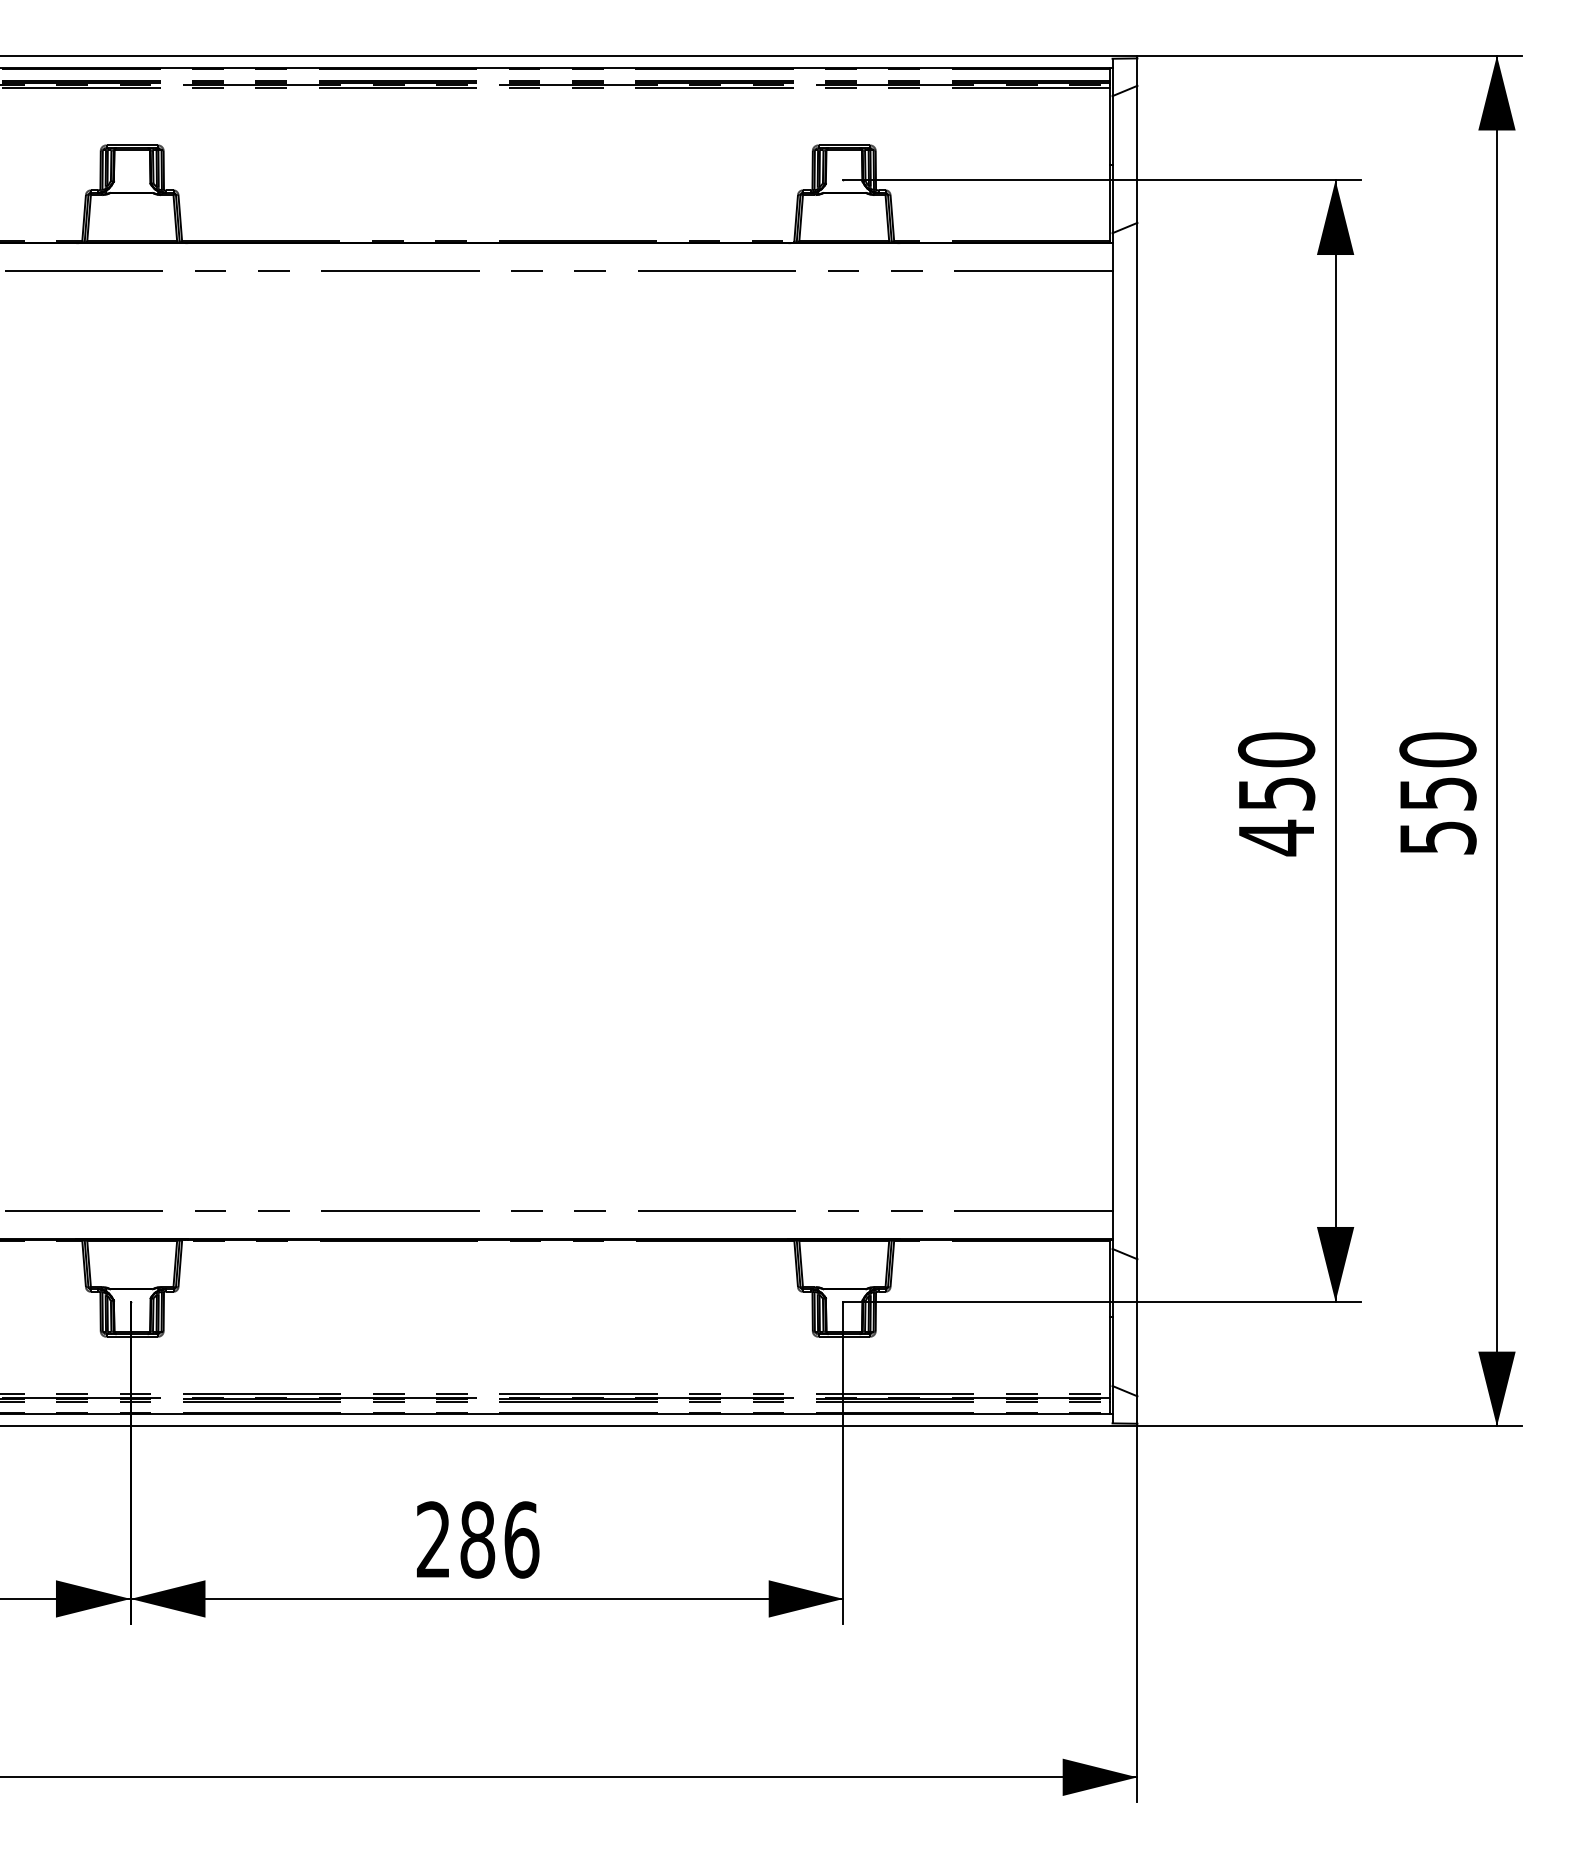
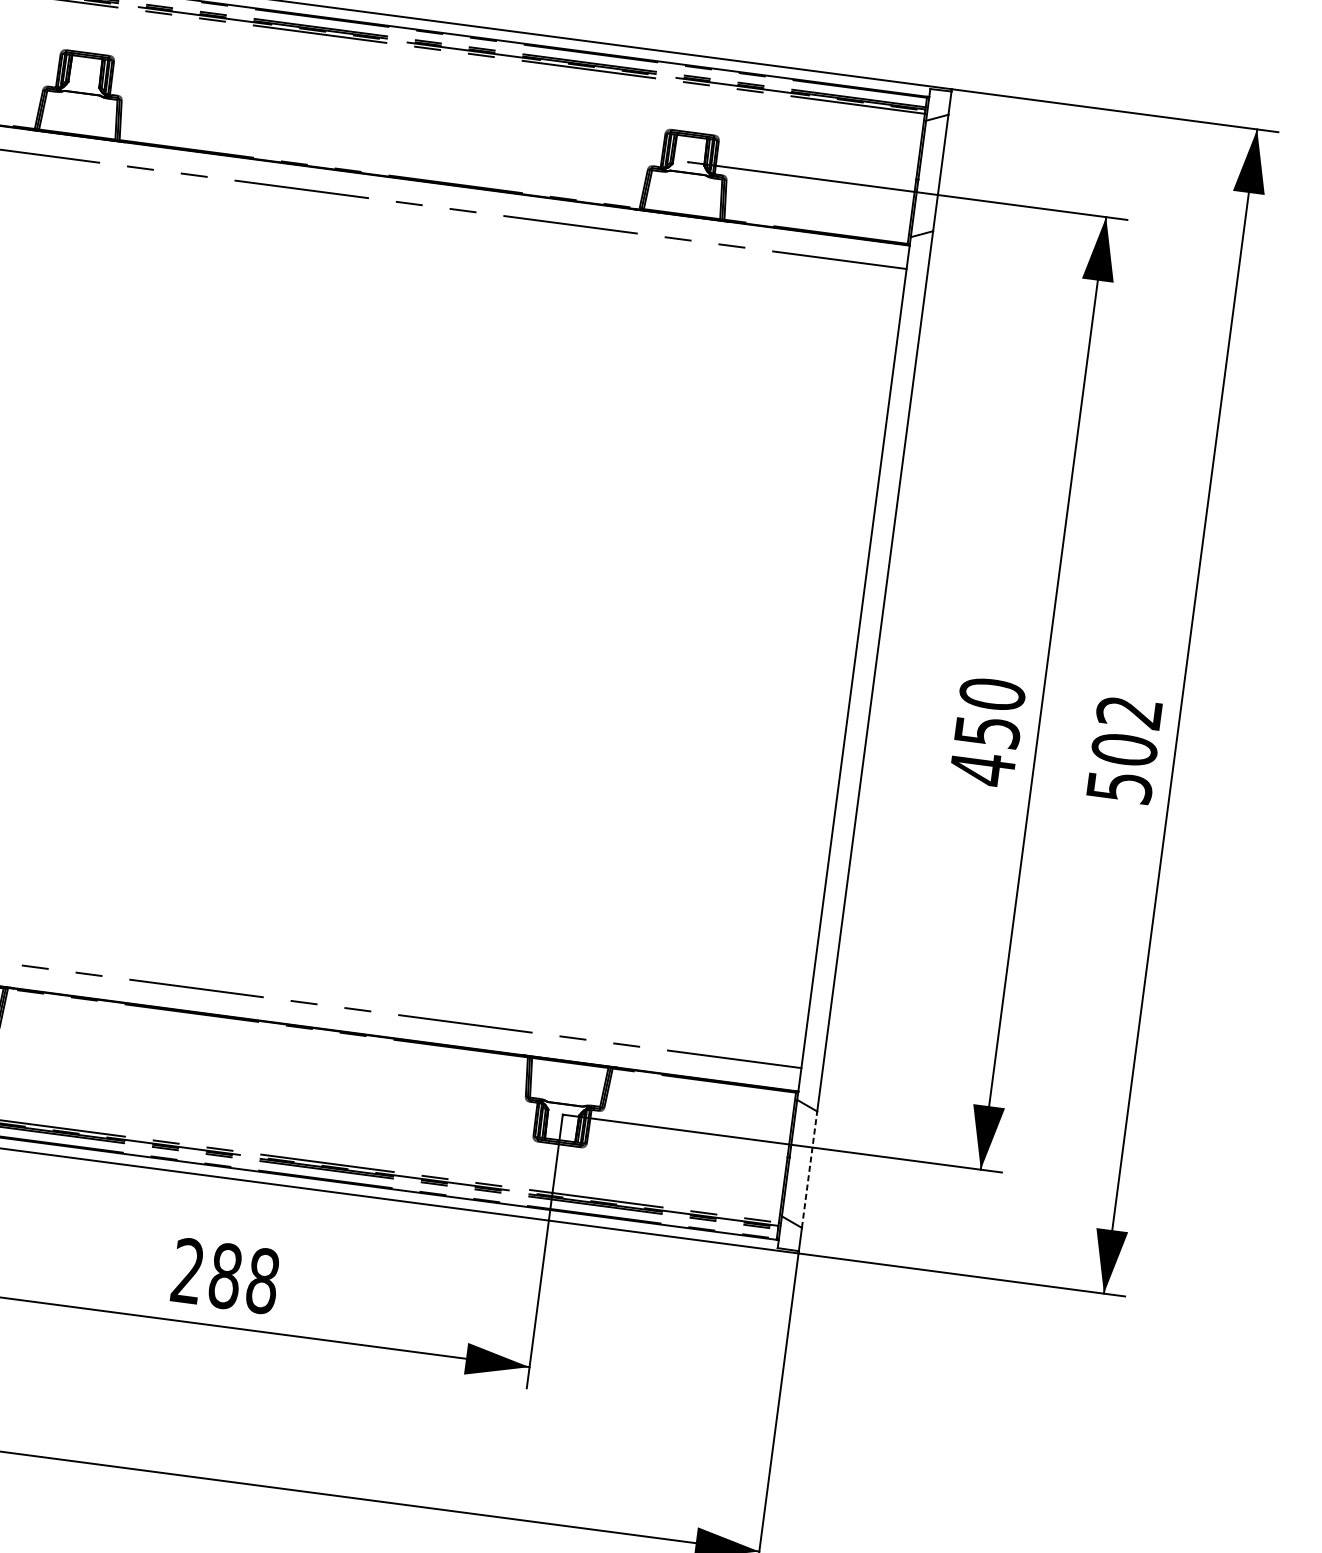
text: (1437, 771) -> (1126, 730), 550 -> 502
line: (1137, 1327) -> (809, 1169), solid -> dashed
text: (521, 1539) -> (262, 1280), 286 -> 288

